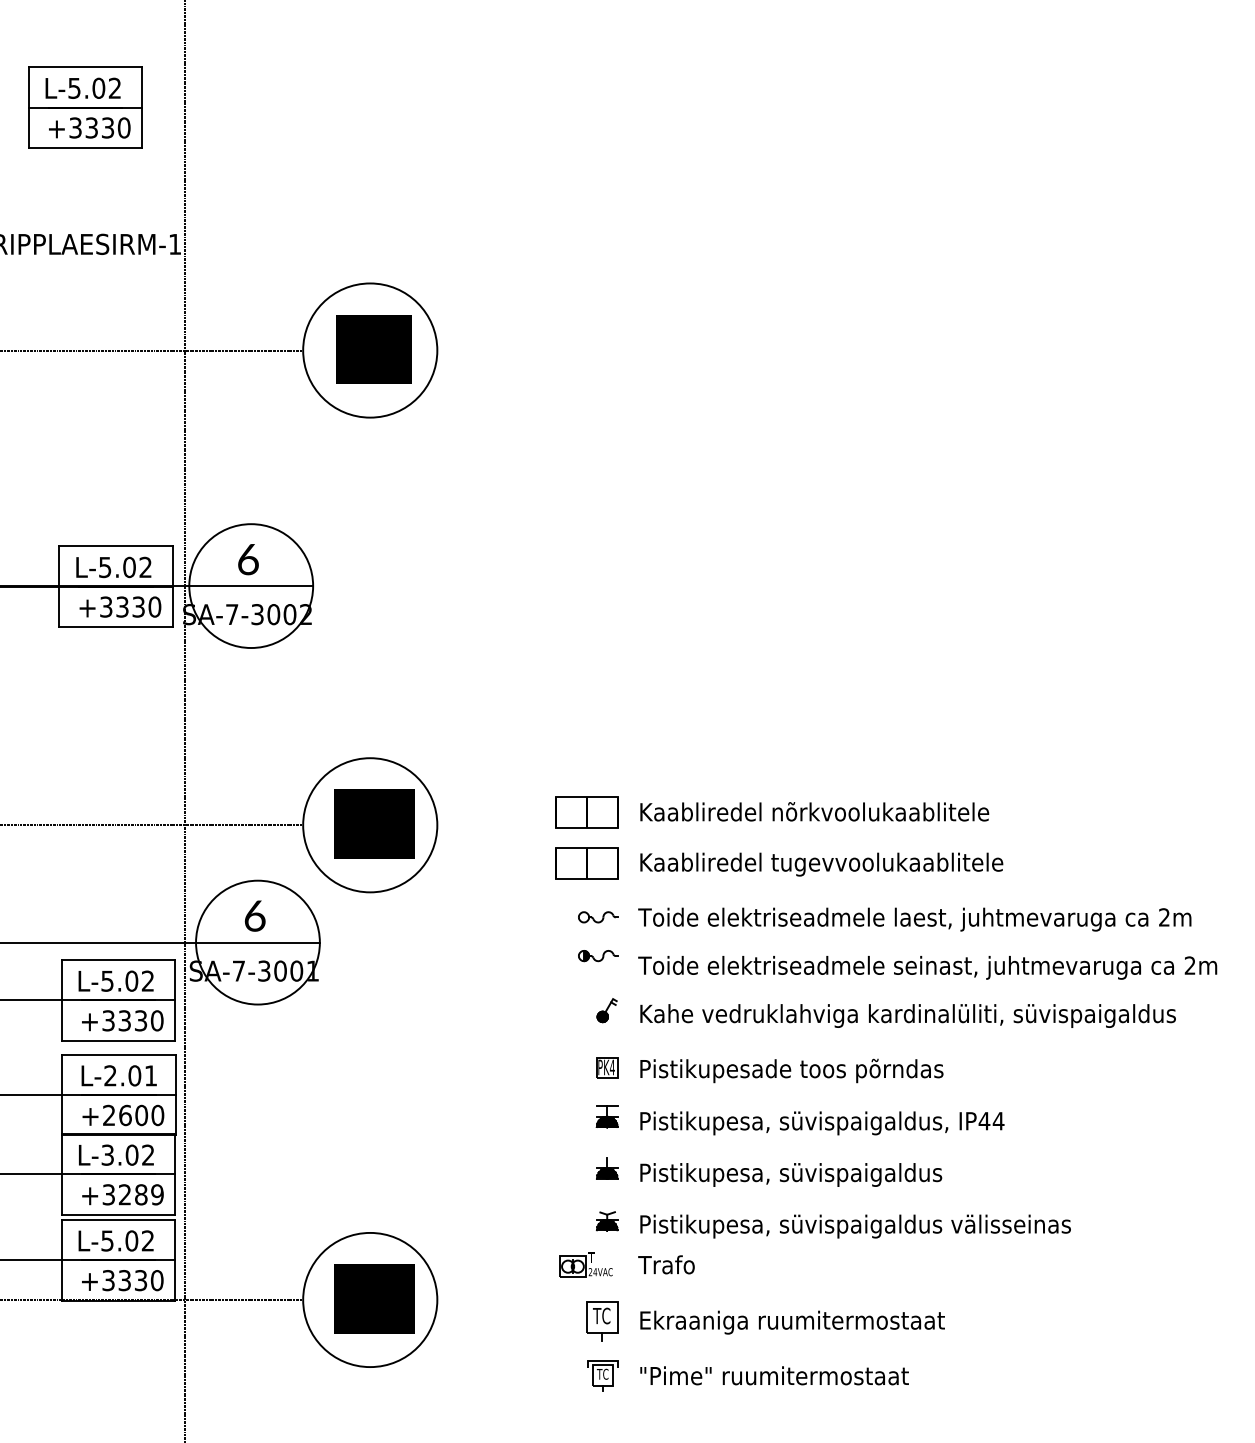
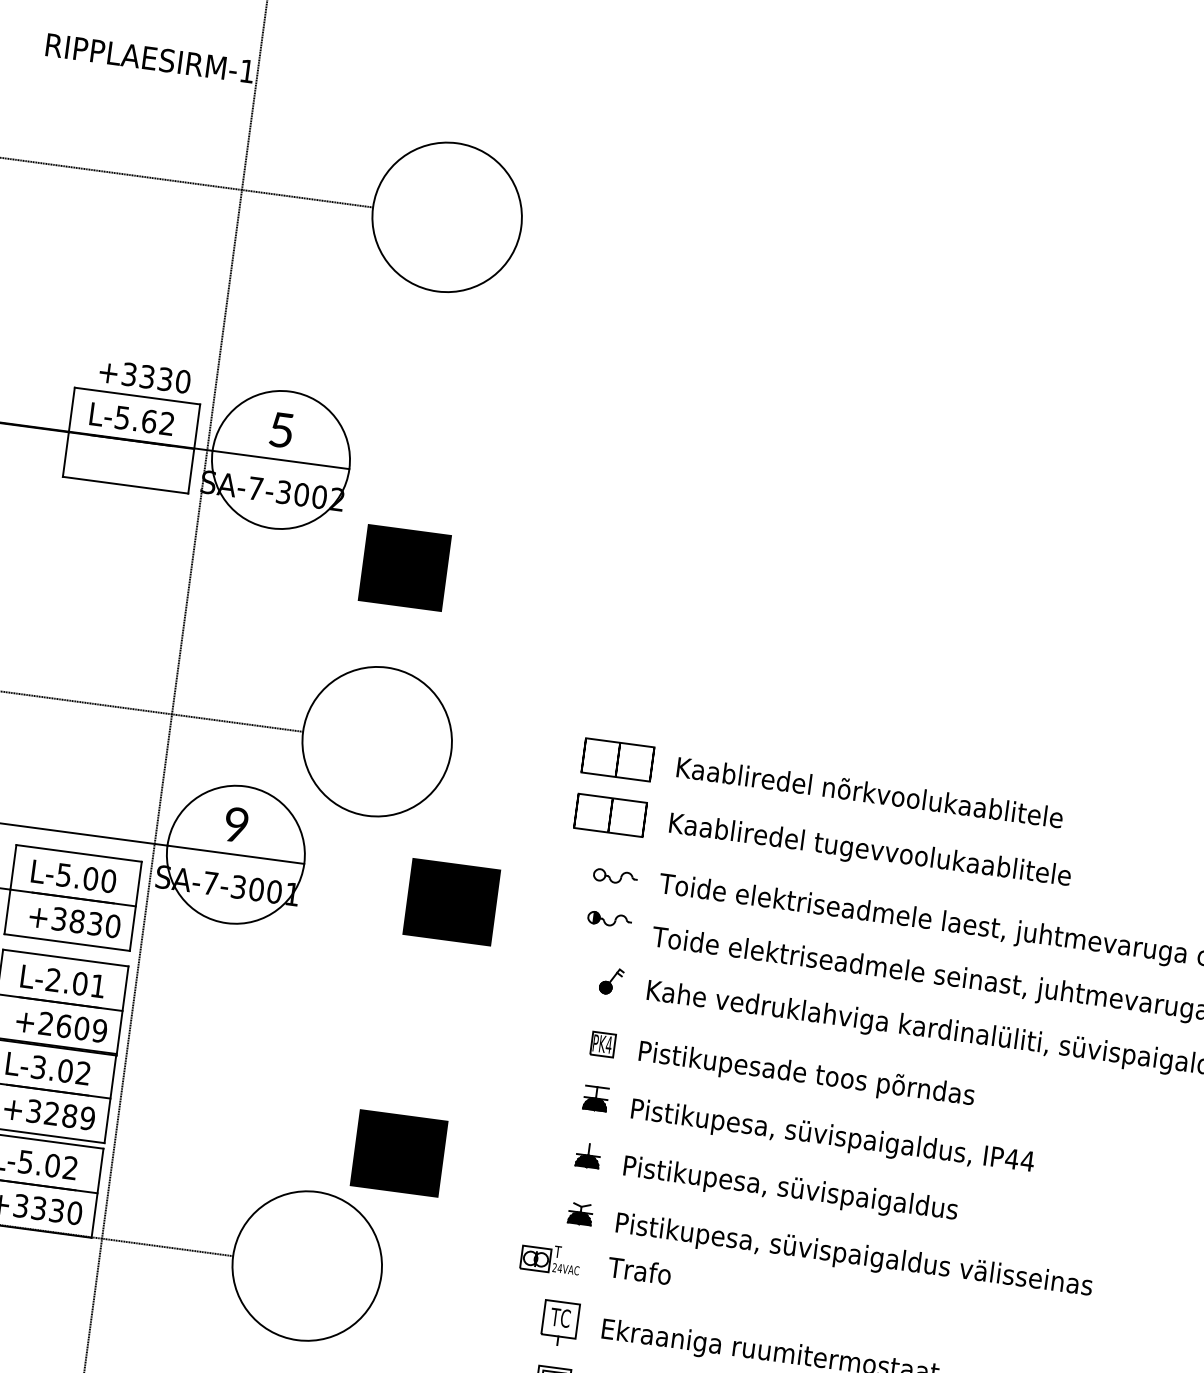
text: (373, 349) -> (404, 567), moved
text: (248, 559) -> (281, 430), 6 -> 5
text: (129, 566) -> (149, 420), L-5.02 -> L-5.62
text: (120, 606) -> (145, 376), moved
text: (374, 823) -> (451, 901), moved
text: (254, 915) -> (236, 824), 6 -> 9
text: (147, 980) -> (108, 880), L-5.02 -> L-5.00
text: (124, 1020) -> (77, 921), +3330 -> +3830
text: (157, 1115) -> (99, 1030), +2600 -> +2609
text: (374, 1298) -> (399, 1152), moved

